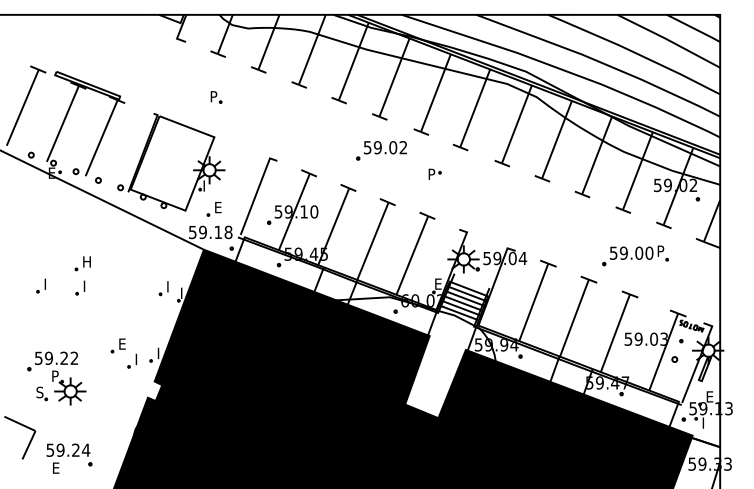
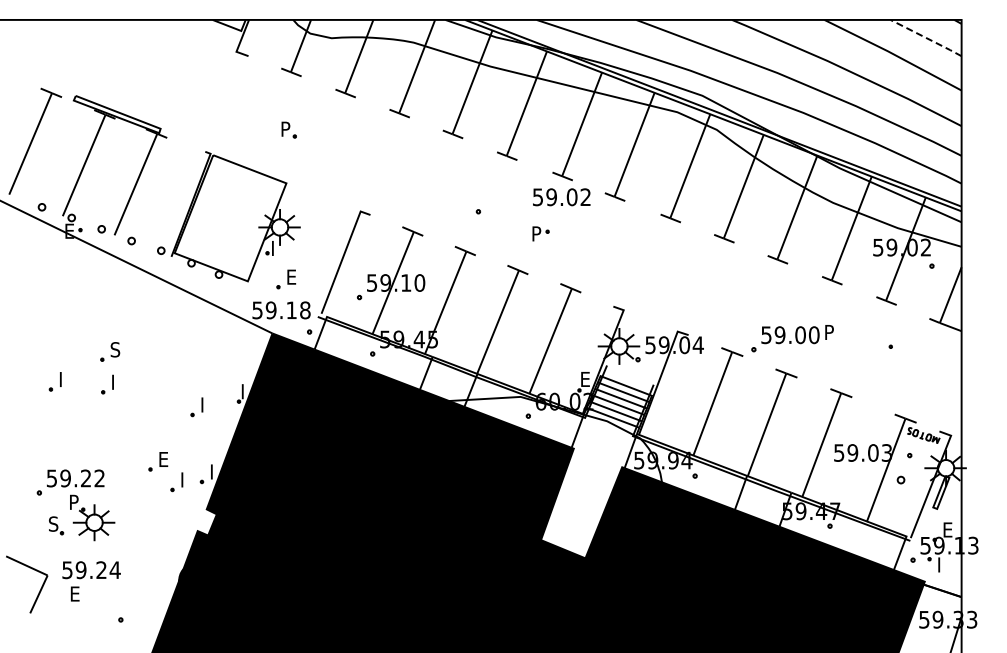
line: (693, 28) -> (926, 37), solid -> dashed
text: (385, 147) -> (561, 197), moved
part: (434, 174) -> (540, 233), moved
part: (633, 255) -> (792, 338), moved
text: (86, 261) -> (115, 349), H -> S
part: (163, 288) -> (196, 407), moved
text: (68, 458) -> (91, 581), moved

